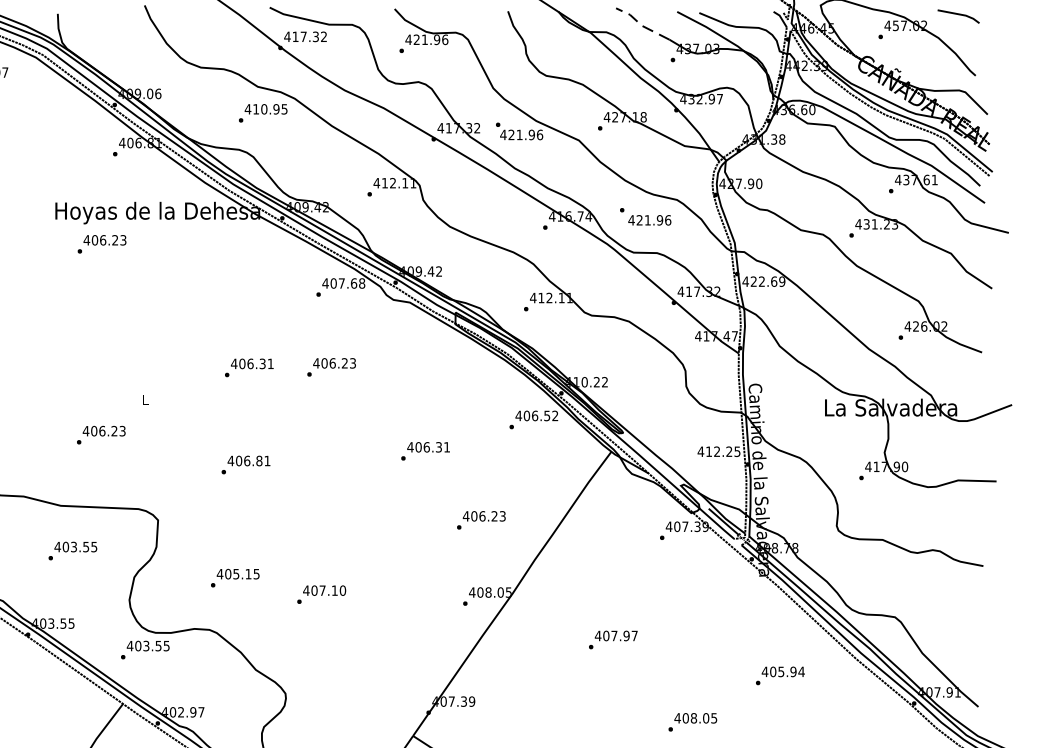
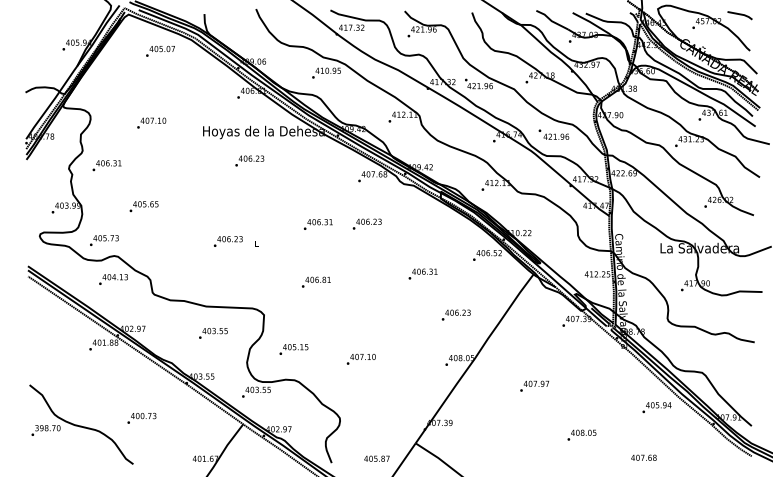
line: (641, 24) -> (551, 20), dashed -> solid
text: (101, 243) -> (249, 160), moved
text: (99, 435) -> (227, 241), moved
text: (234, 578) -> (293, 349), moved
text: (779, 675) -> (656, 407), moved

